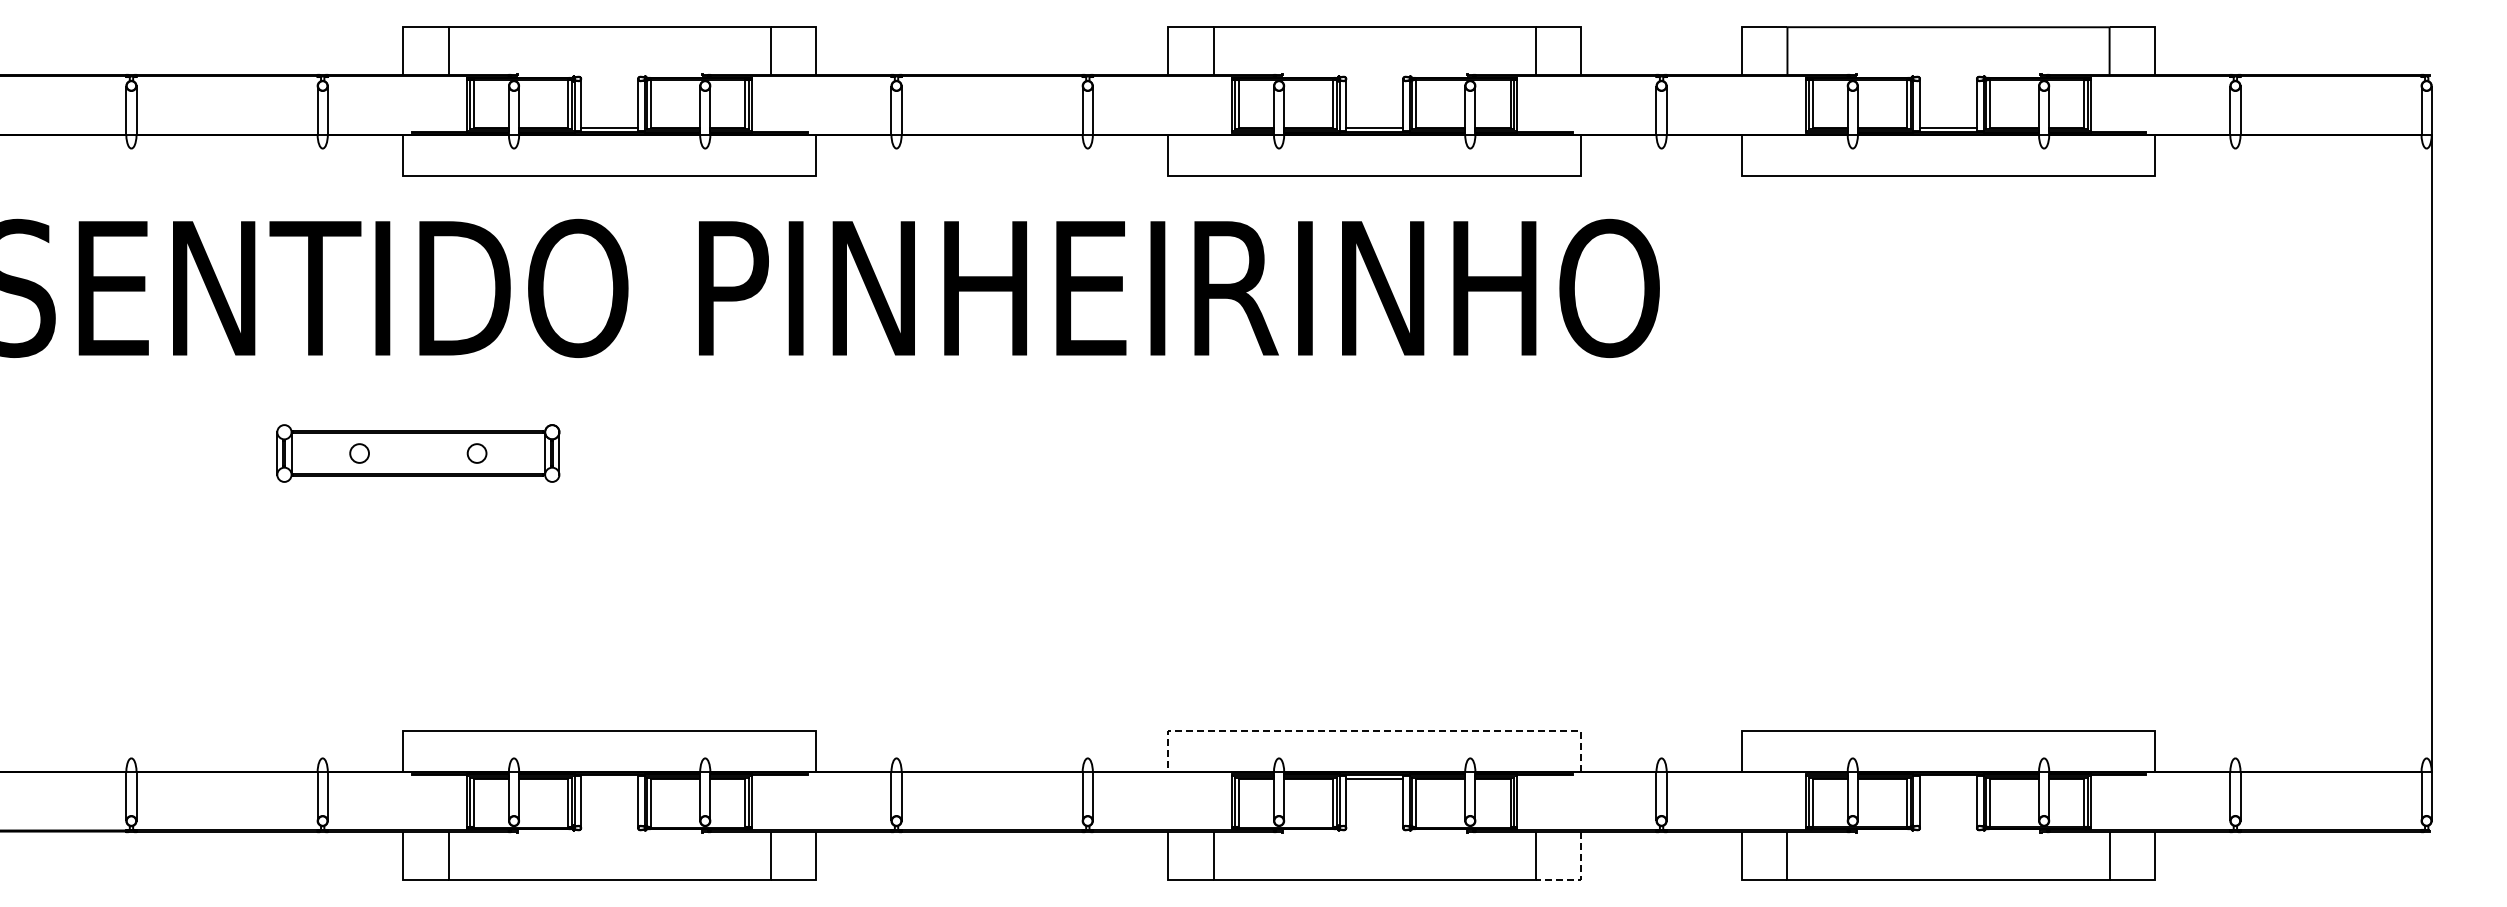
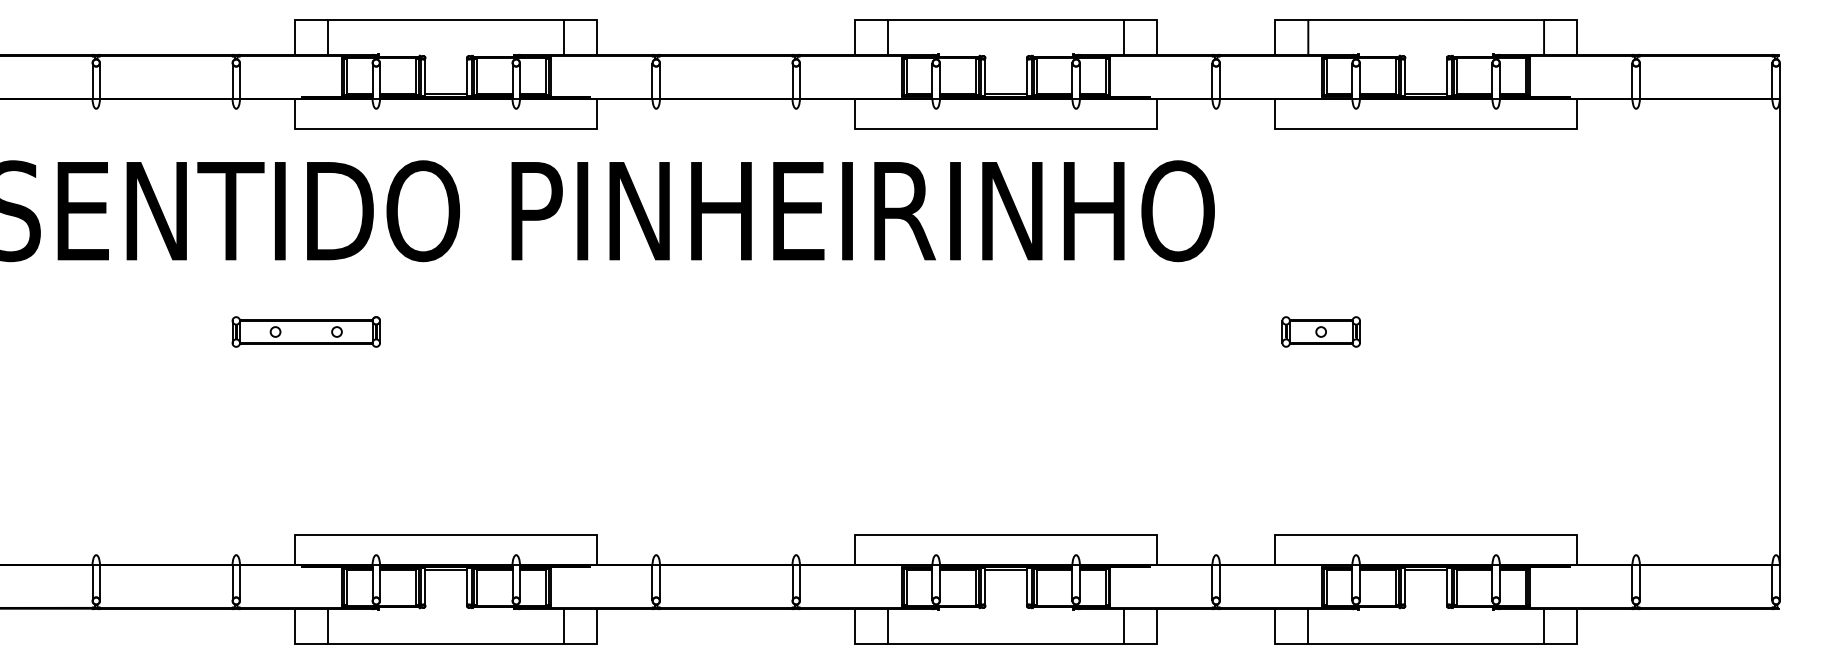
part: (418, 453) -> (306, 332), size x0.71
part: (1804, 453) -> (1320, 332), added
line: (1374, 730) -> (1006, 534), dashed -> solid
line: (609, 778) -> (446, 569), added
line: (1948, 778) -> (1426, 569), added
line: (1581, 878) -> (1157, 643), dashed -> solid

